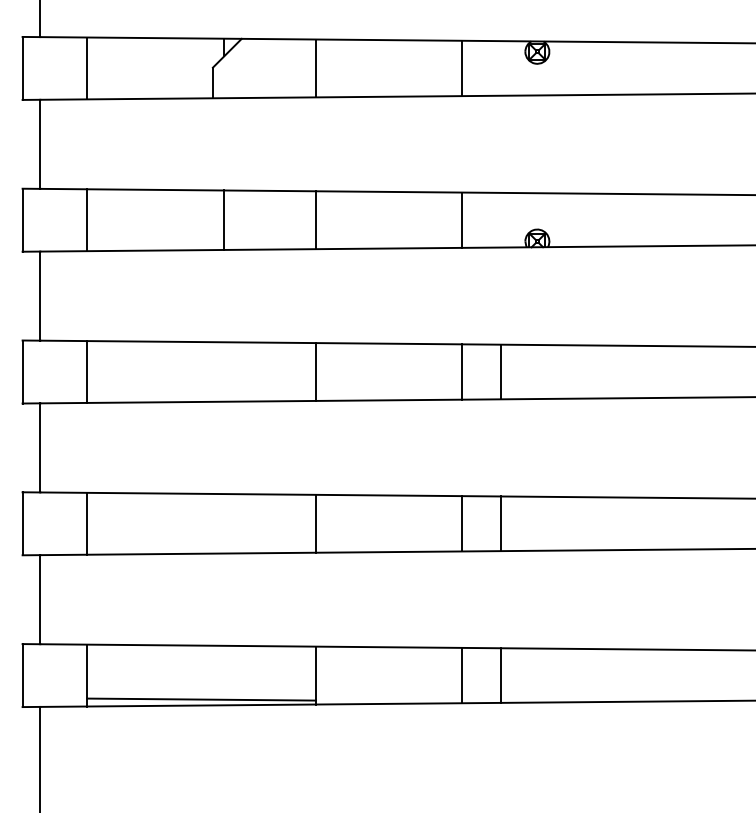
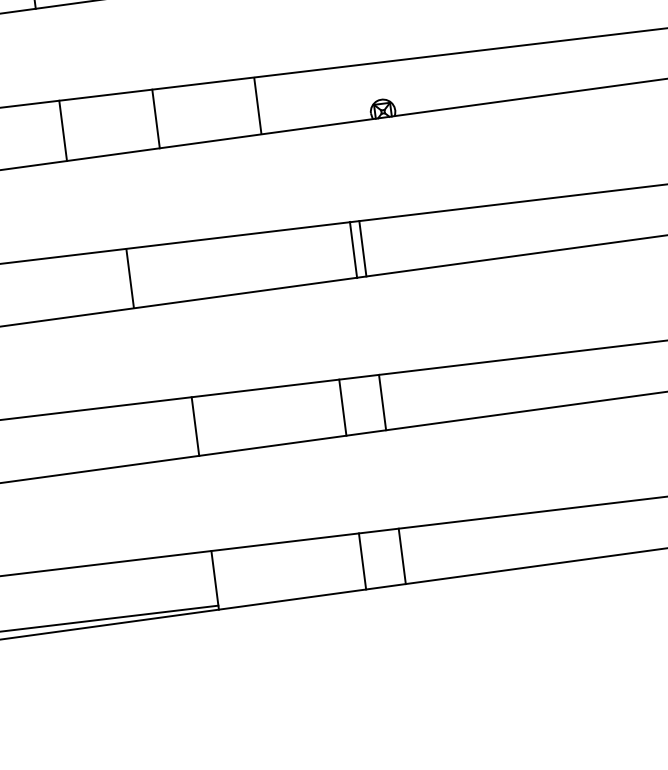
line: (461, 219) -> (257, 105), moved
line: (316, 371) -> (130, 278), moved
line: (461, 371) -> (353, 249), moved

